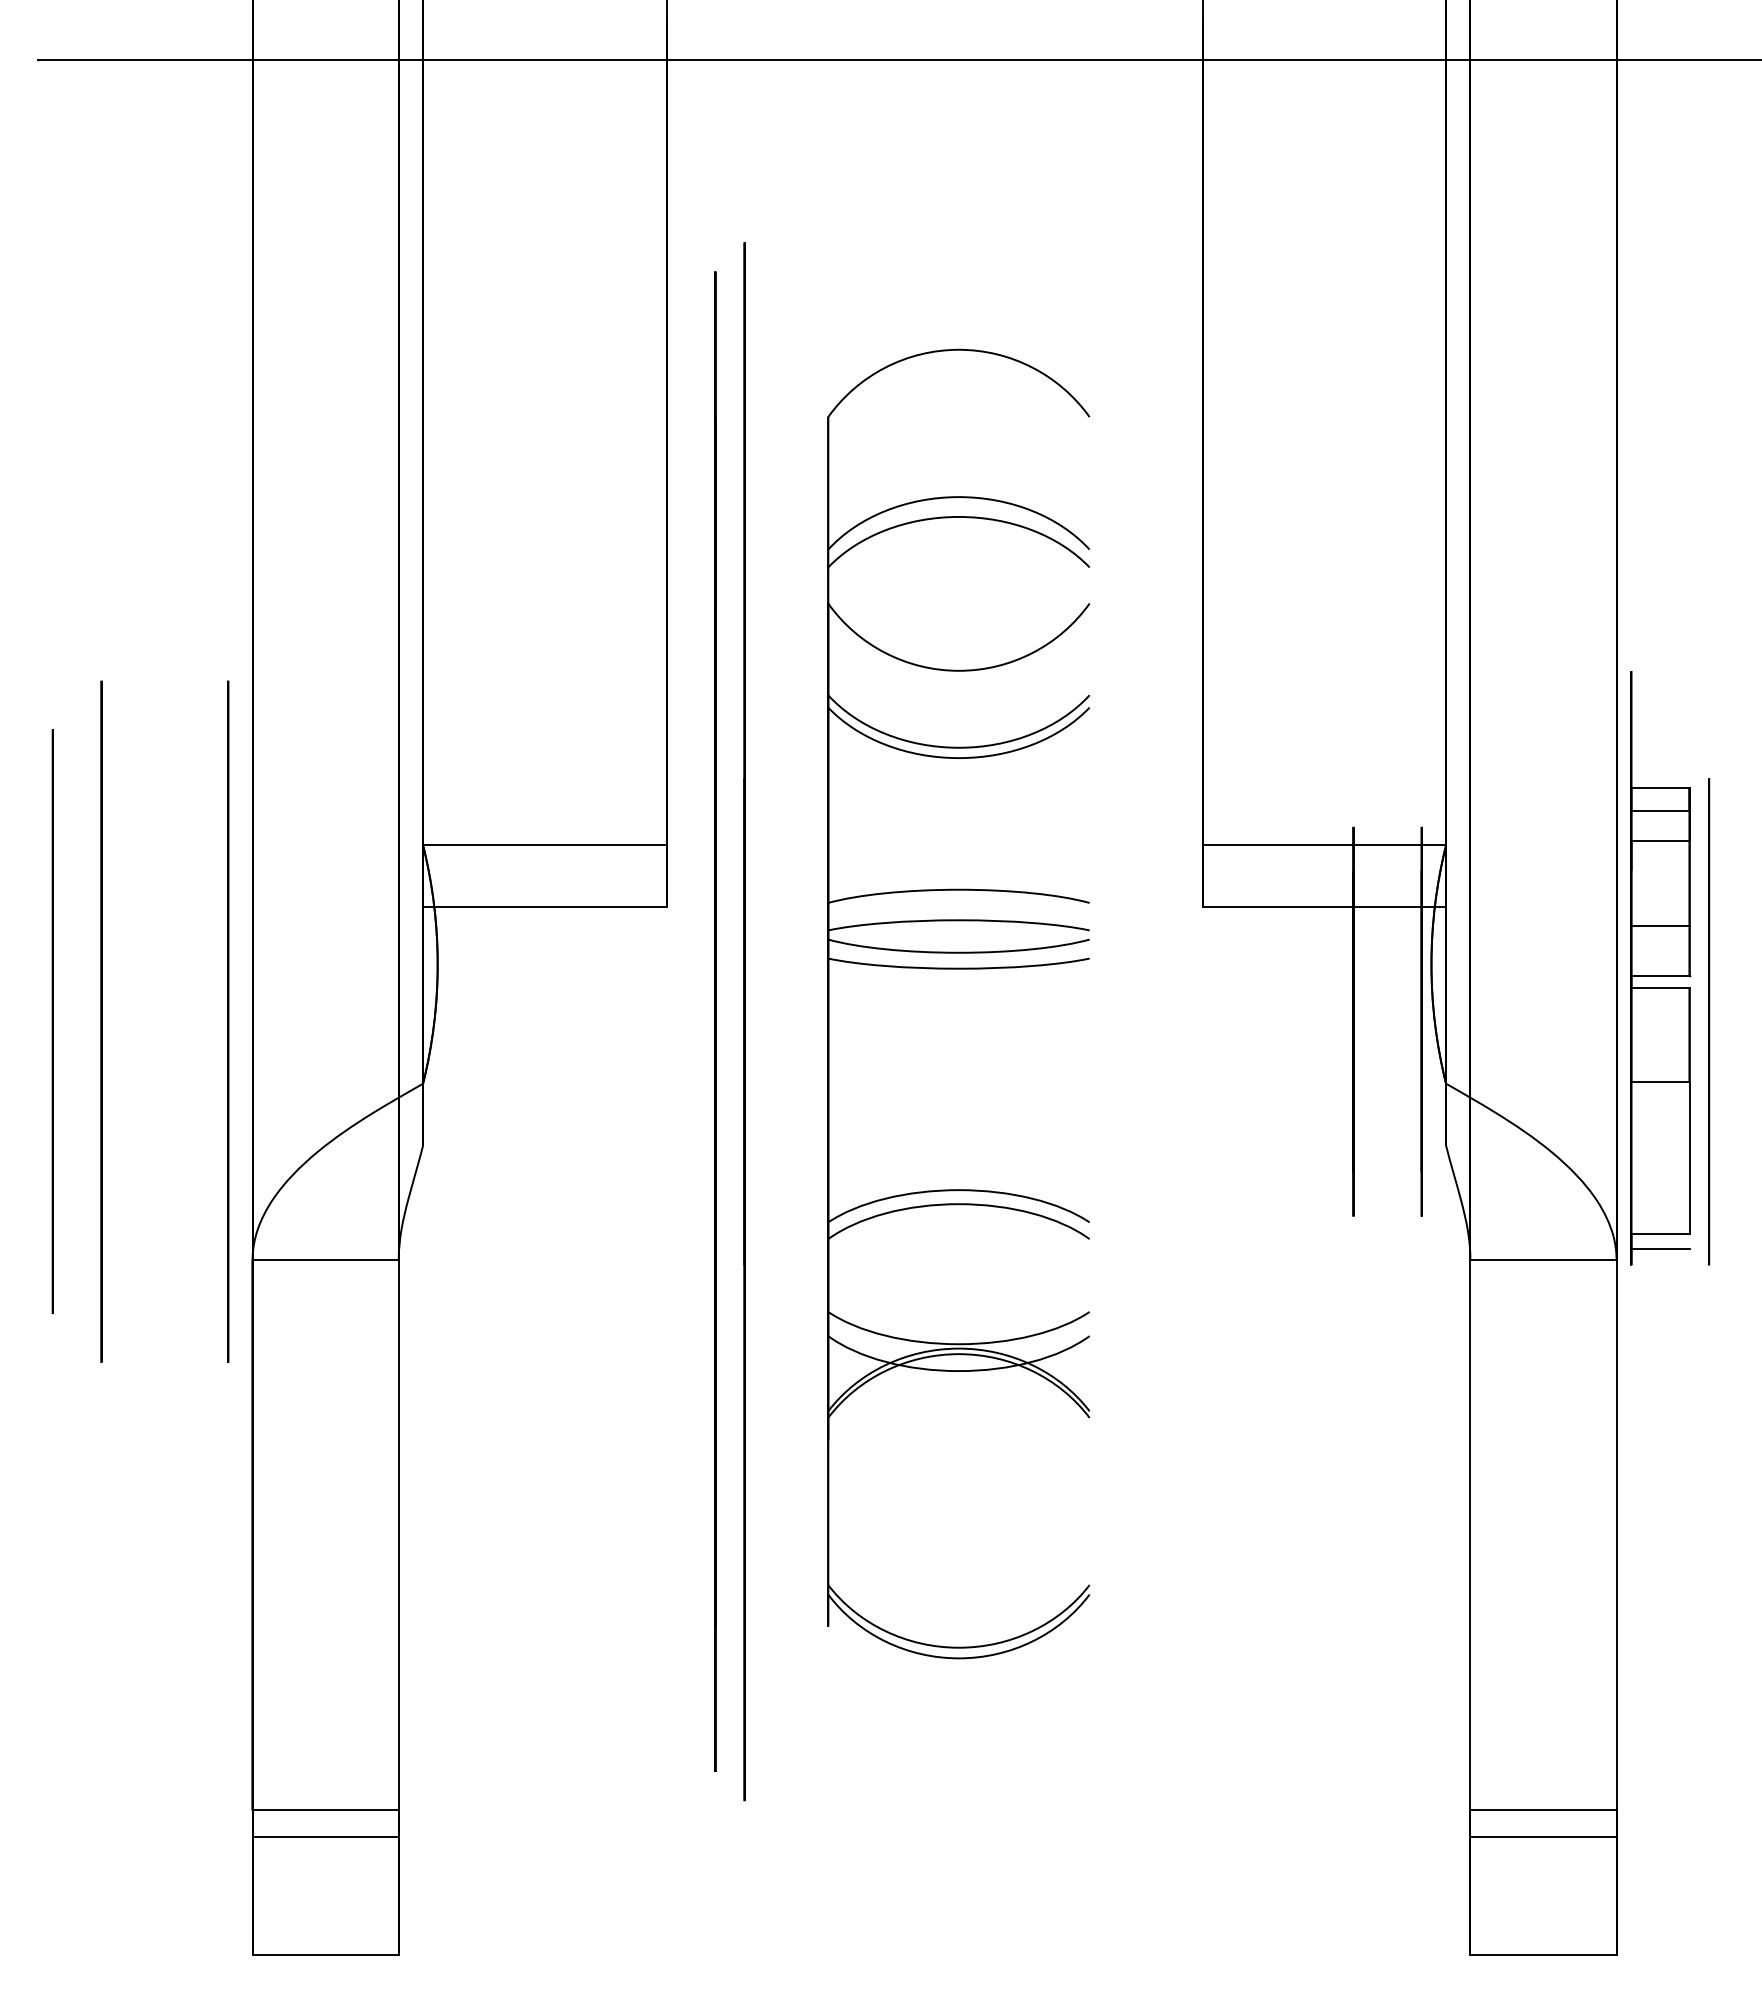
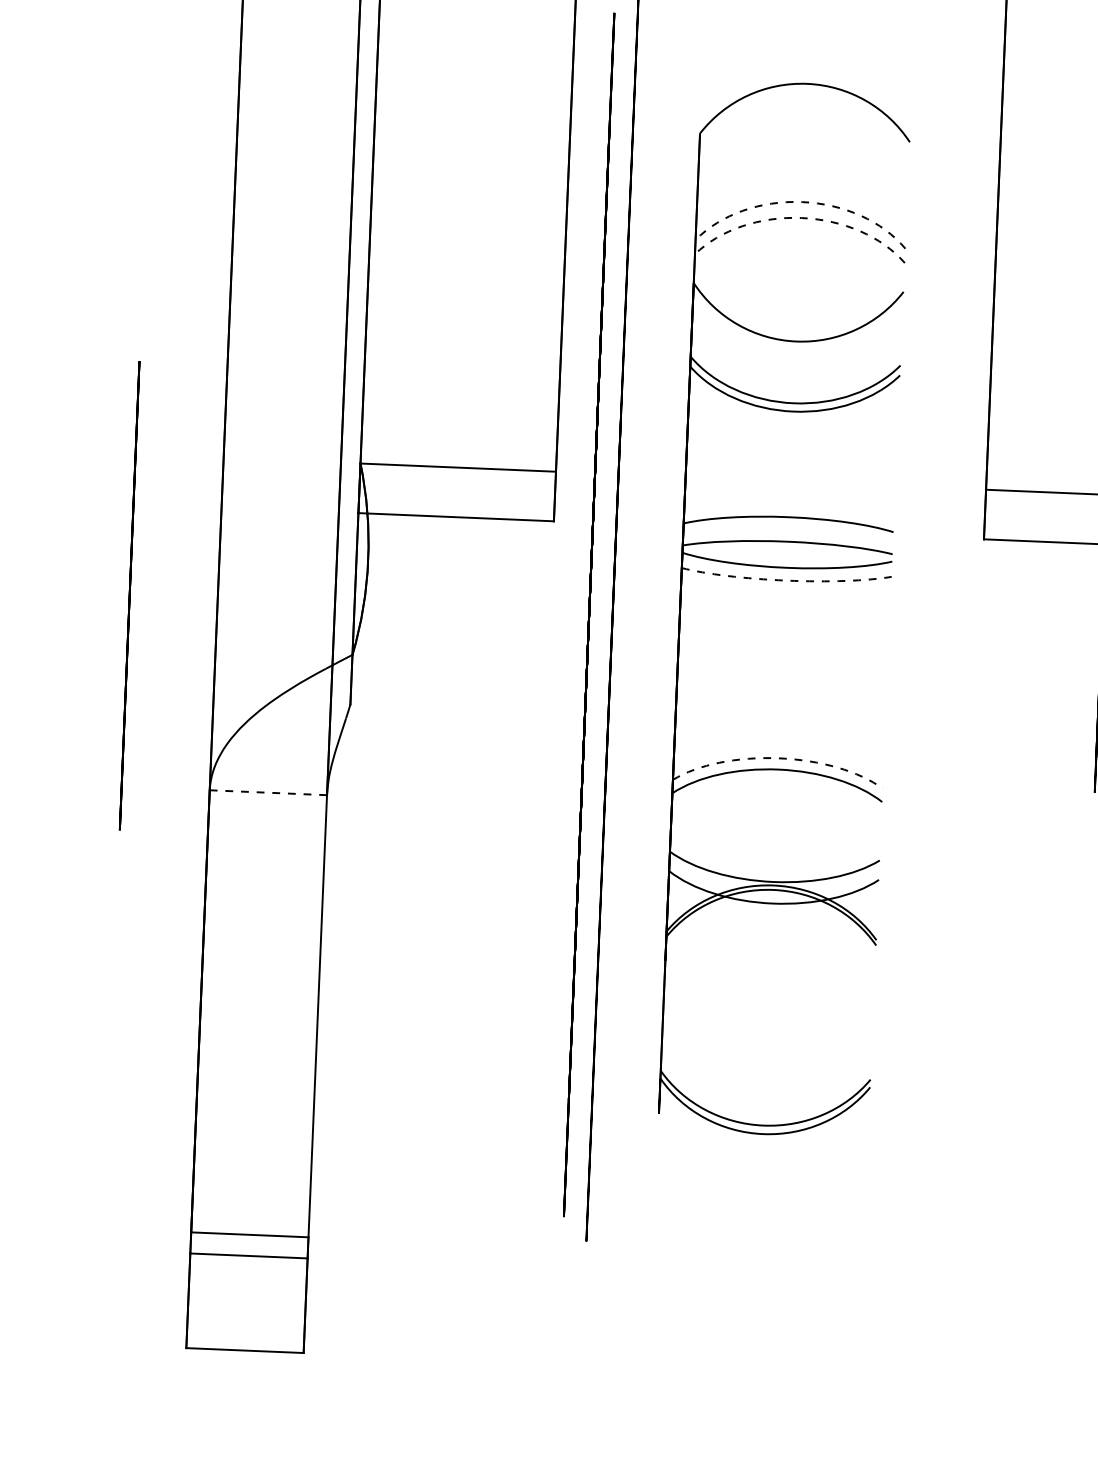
arc: (958, 497) -> (801, 202), solid -> dashed
arc: (958, 516) -> (801, 217), solid -> dashed
arc: (958, 968) -> (786, 580), solid -> dashed
line: (52, 1021) -> (129, 595), moved
circle: (101, 1021) -> (96, 594), removed
circle: (228, 1021) -> (198, 598), removed
arc: (958, 1190) -> (778, 758), solid -> dashed
line: (326, 1259) -> (269, 792), solid -> dashed

